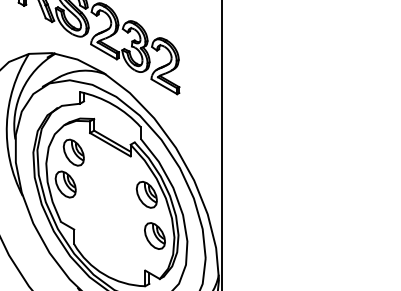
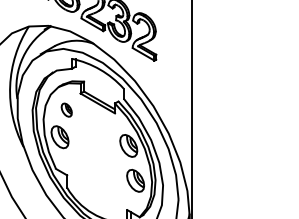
part: (73, 152) -> (66, 110), size x0.6

